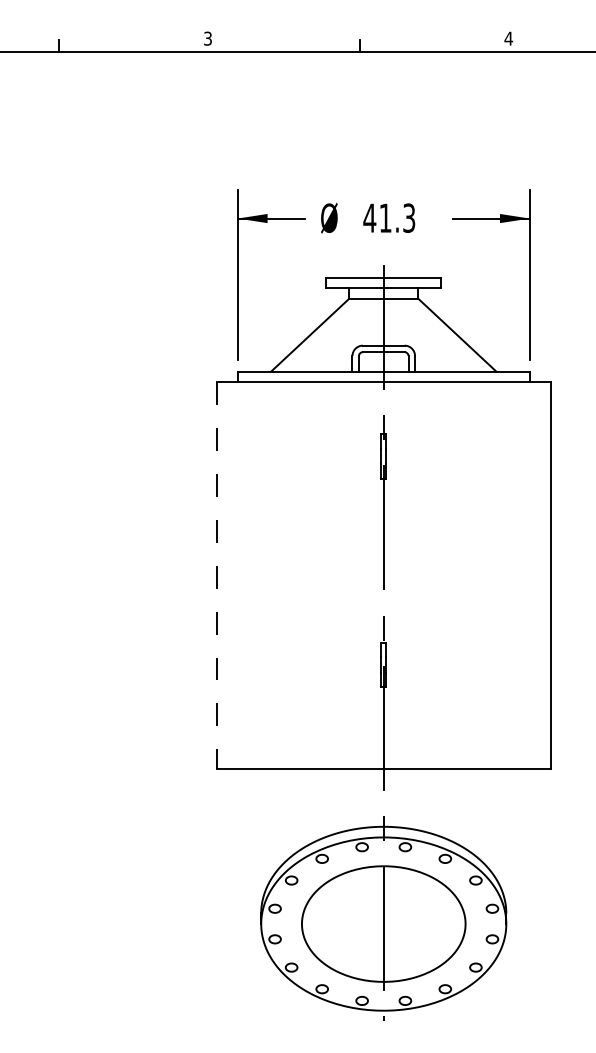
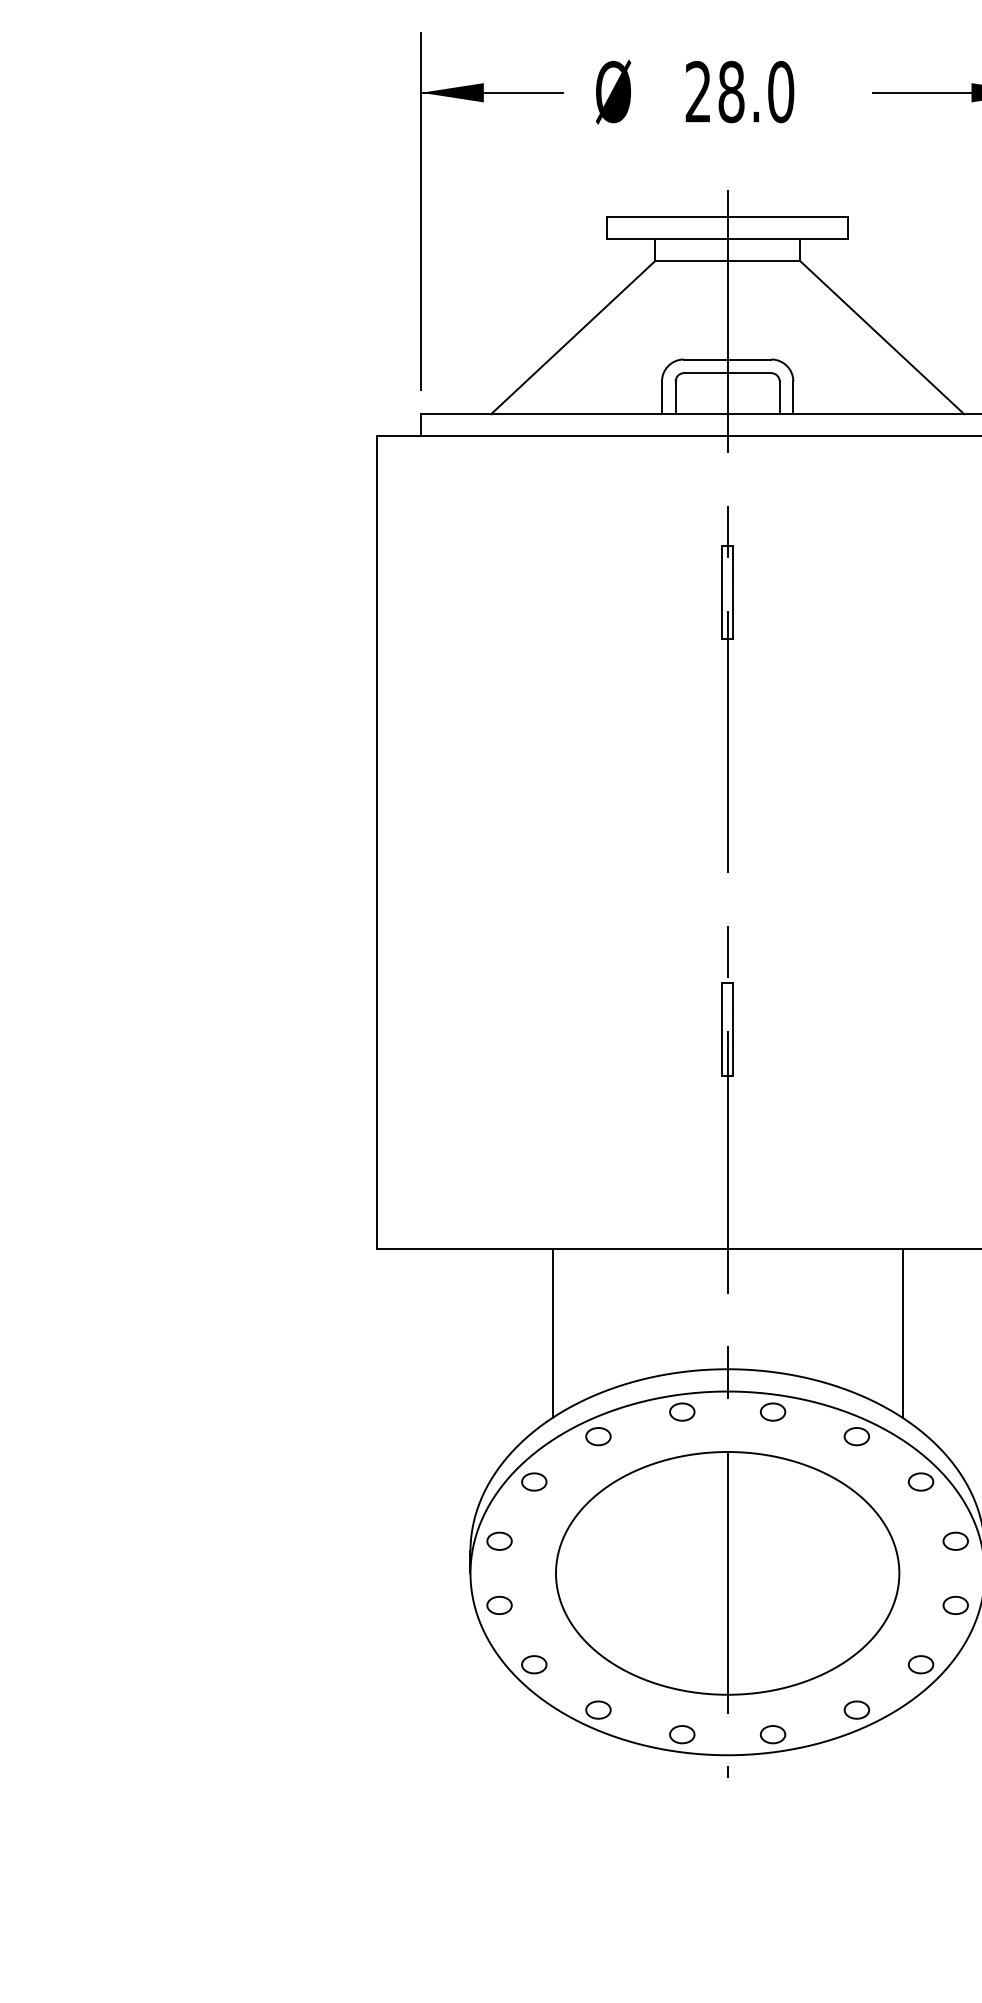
text: (389, 217) -> (739, 90), 41.3 -> 28.0
line: (216, 575) -> (376, 841), dashed -> solid
line: (300, 809) -> (552, 1332), added
line: (467, 809) -> (903, 1332), added

